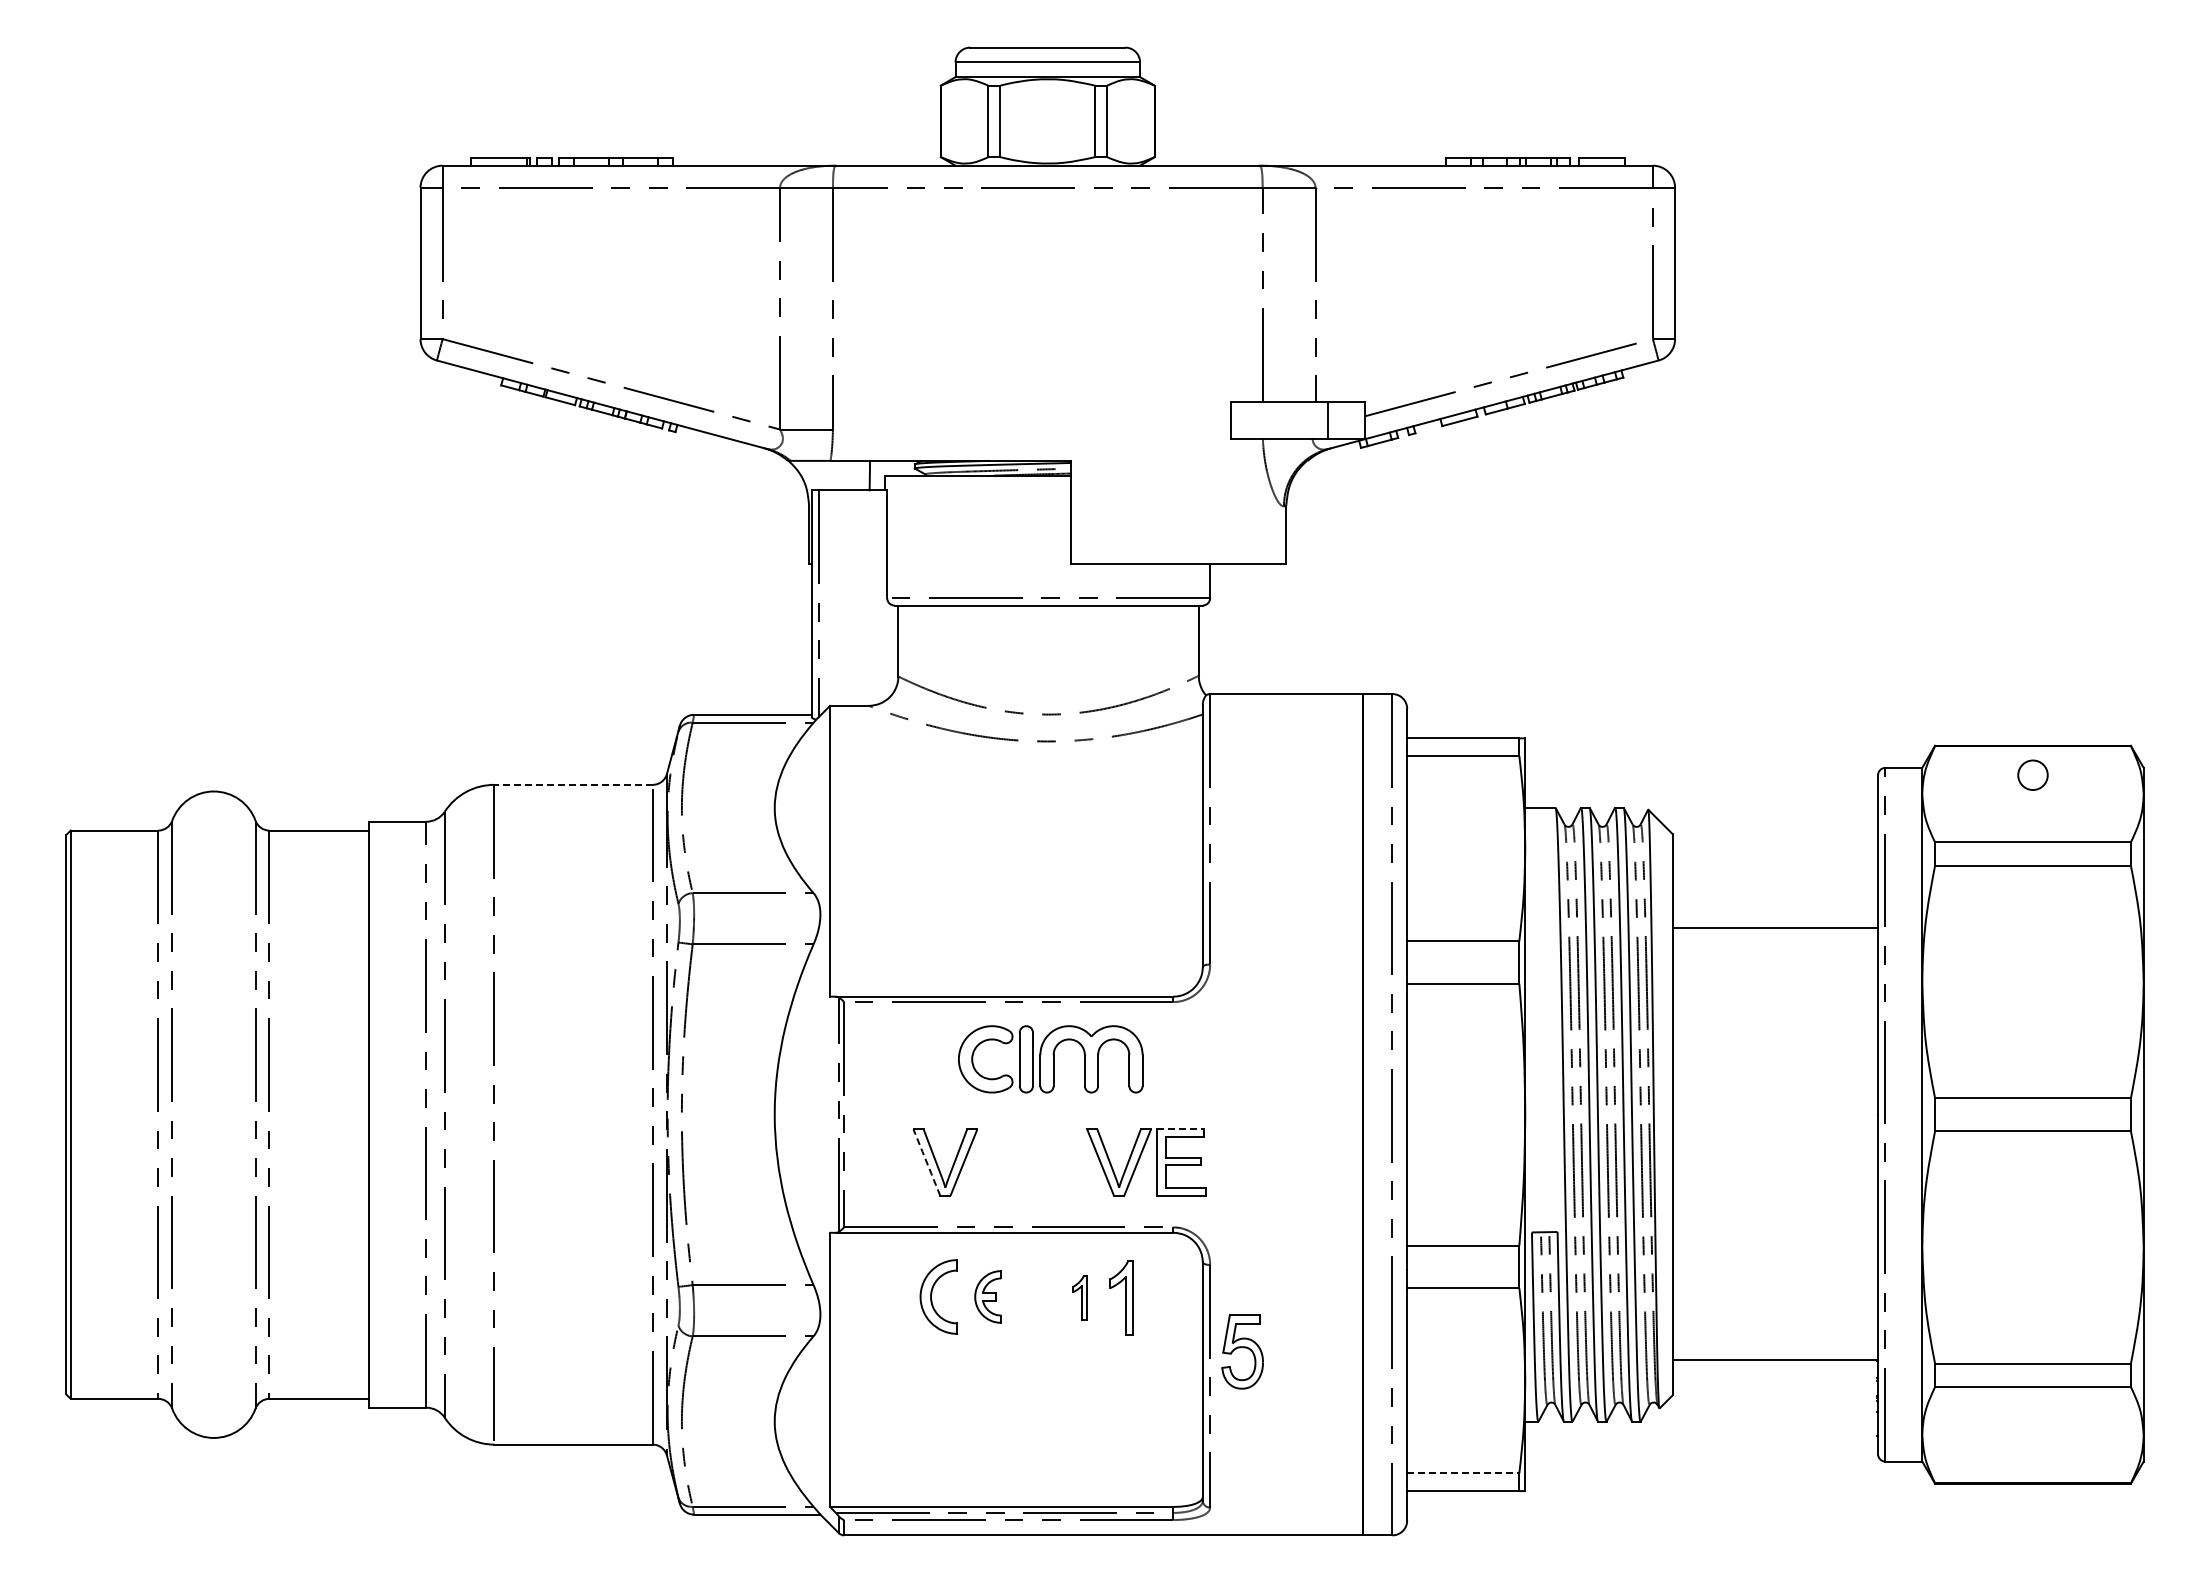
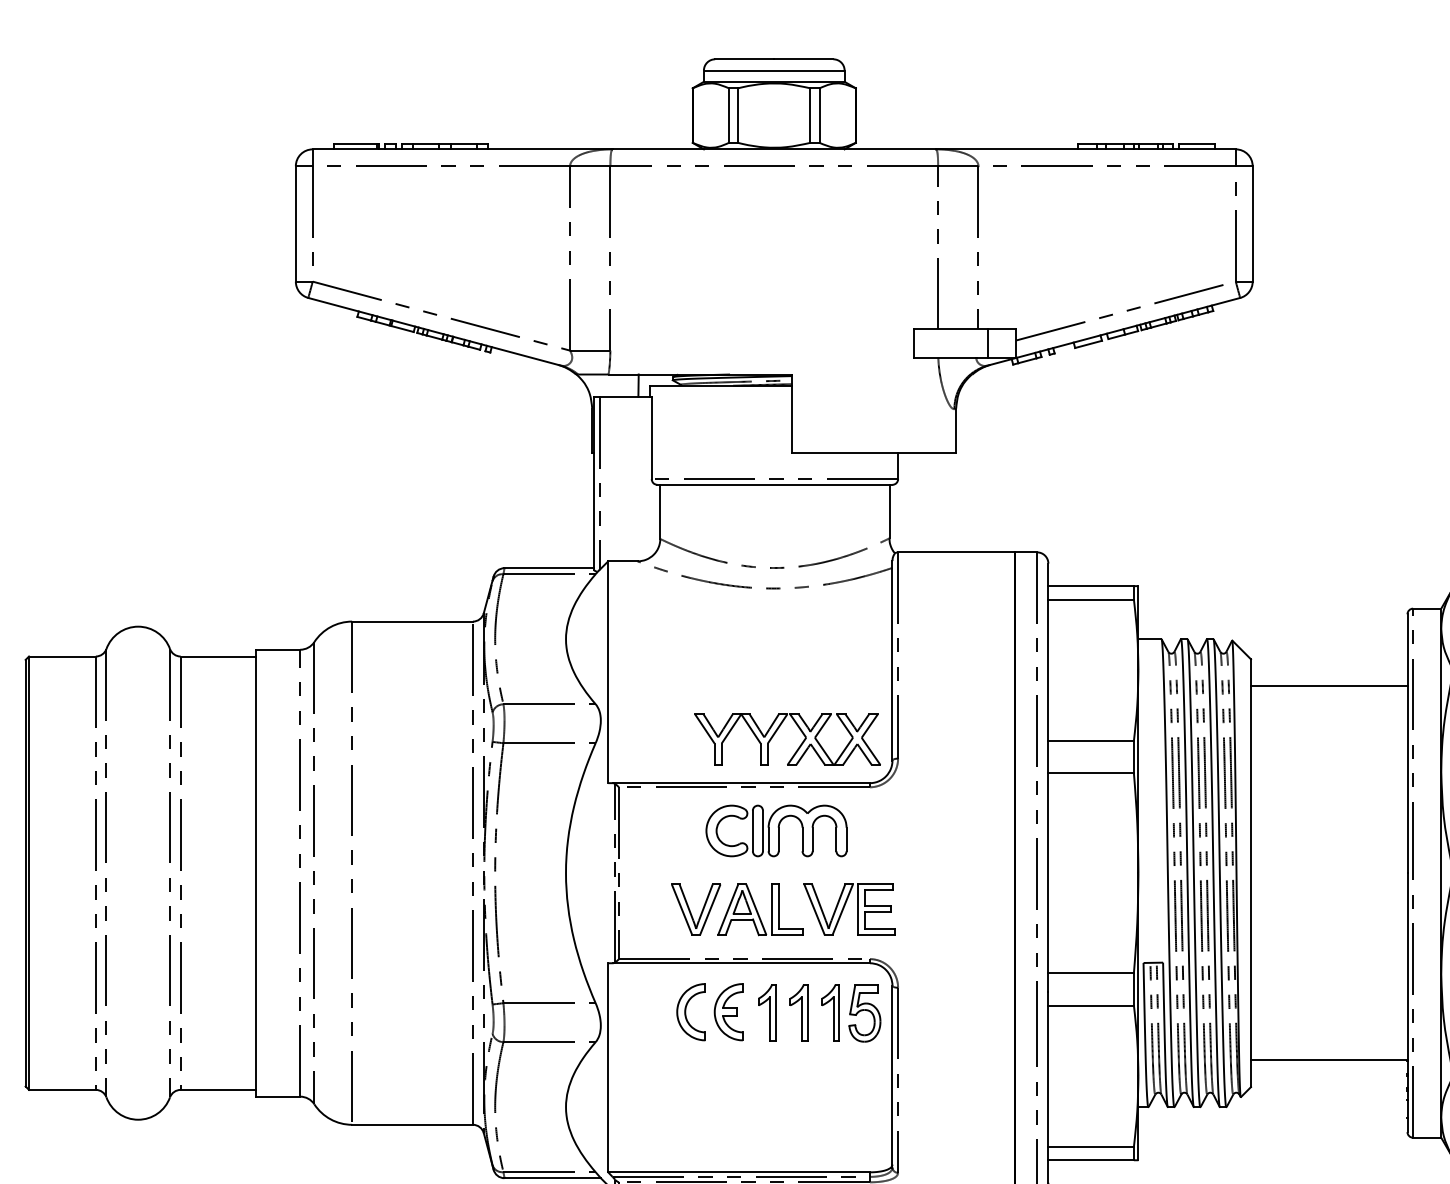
line: (573, 784) -> (412, 621), dashed -> solid
line: (1775, 927) -> (1329, 686), moved
part: (1080, 948) -> (799, 746), added
line: (1180, 1129) -> (875, 884), dashed -> solid
line: (926, 1162) -> (681, 909), dashed -> solid
part: (1029, 1162) -> (760, 909), added
part: (987, 1296) -> (728, 1011), size x1.43
part: (1038, 1297) -> (767, 1012), added
part: (1079, 1297) -> (798, 1012), size x1.67
part: (1242, 1351) -> (864, 1013), moved
line: (1463, 1473) -> (1091, 1146), dashed -> solid

